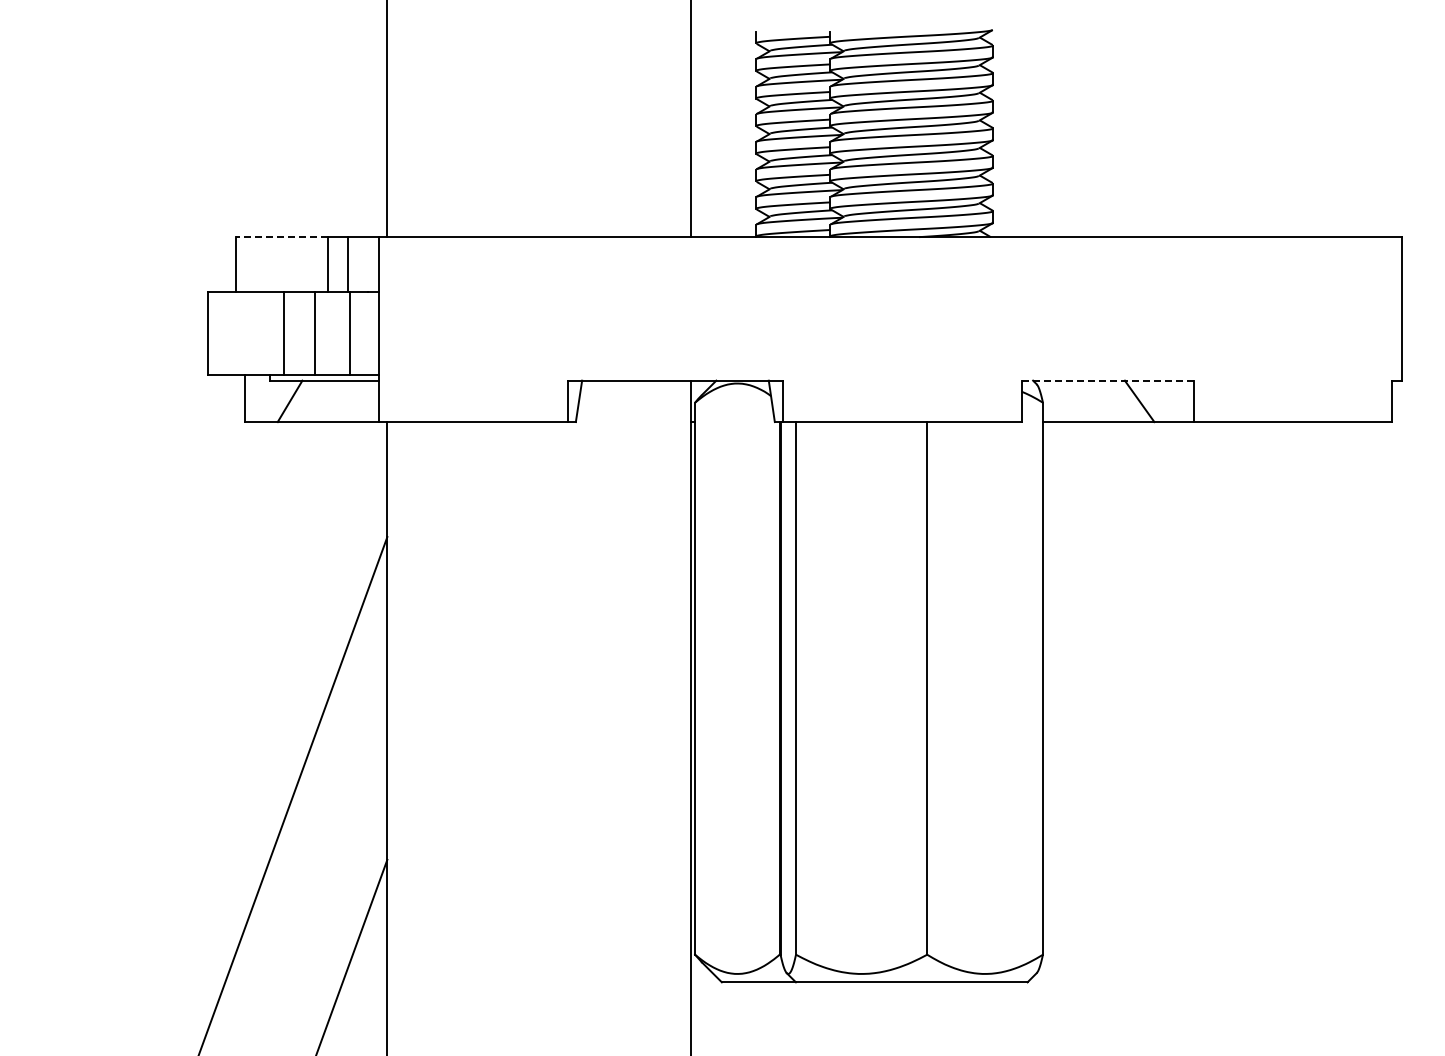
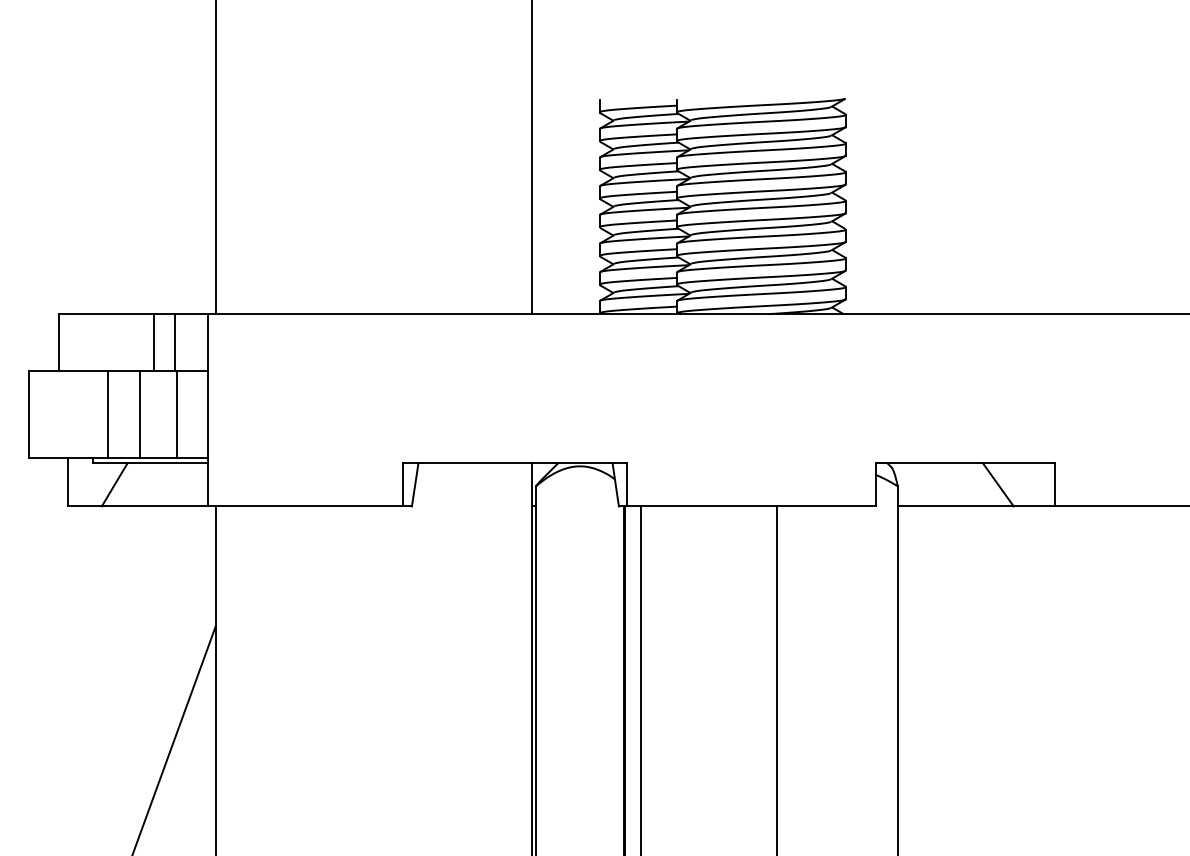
line: (282, 237) -> (106, 314), dashed -> solid
line: (1107, 380) -> (964, 463), dashed -> solid

